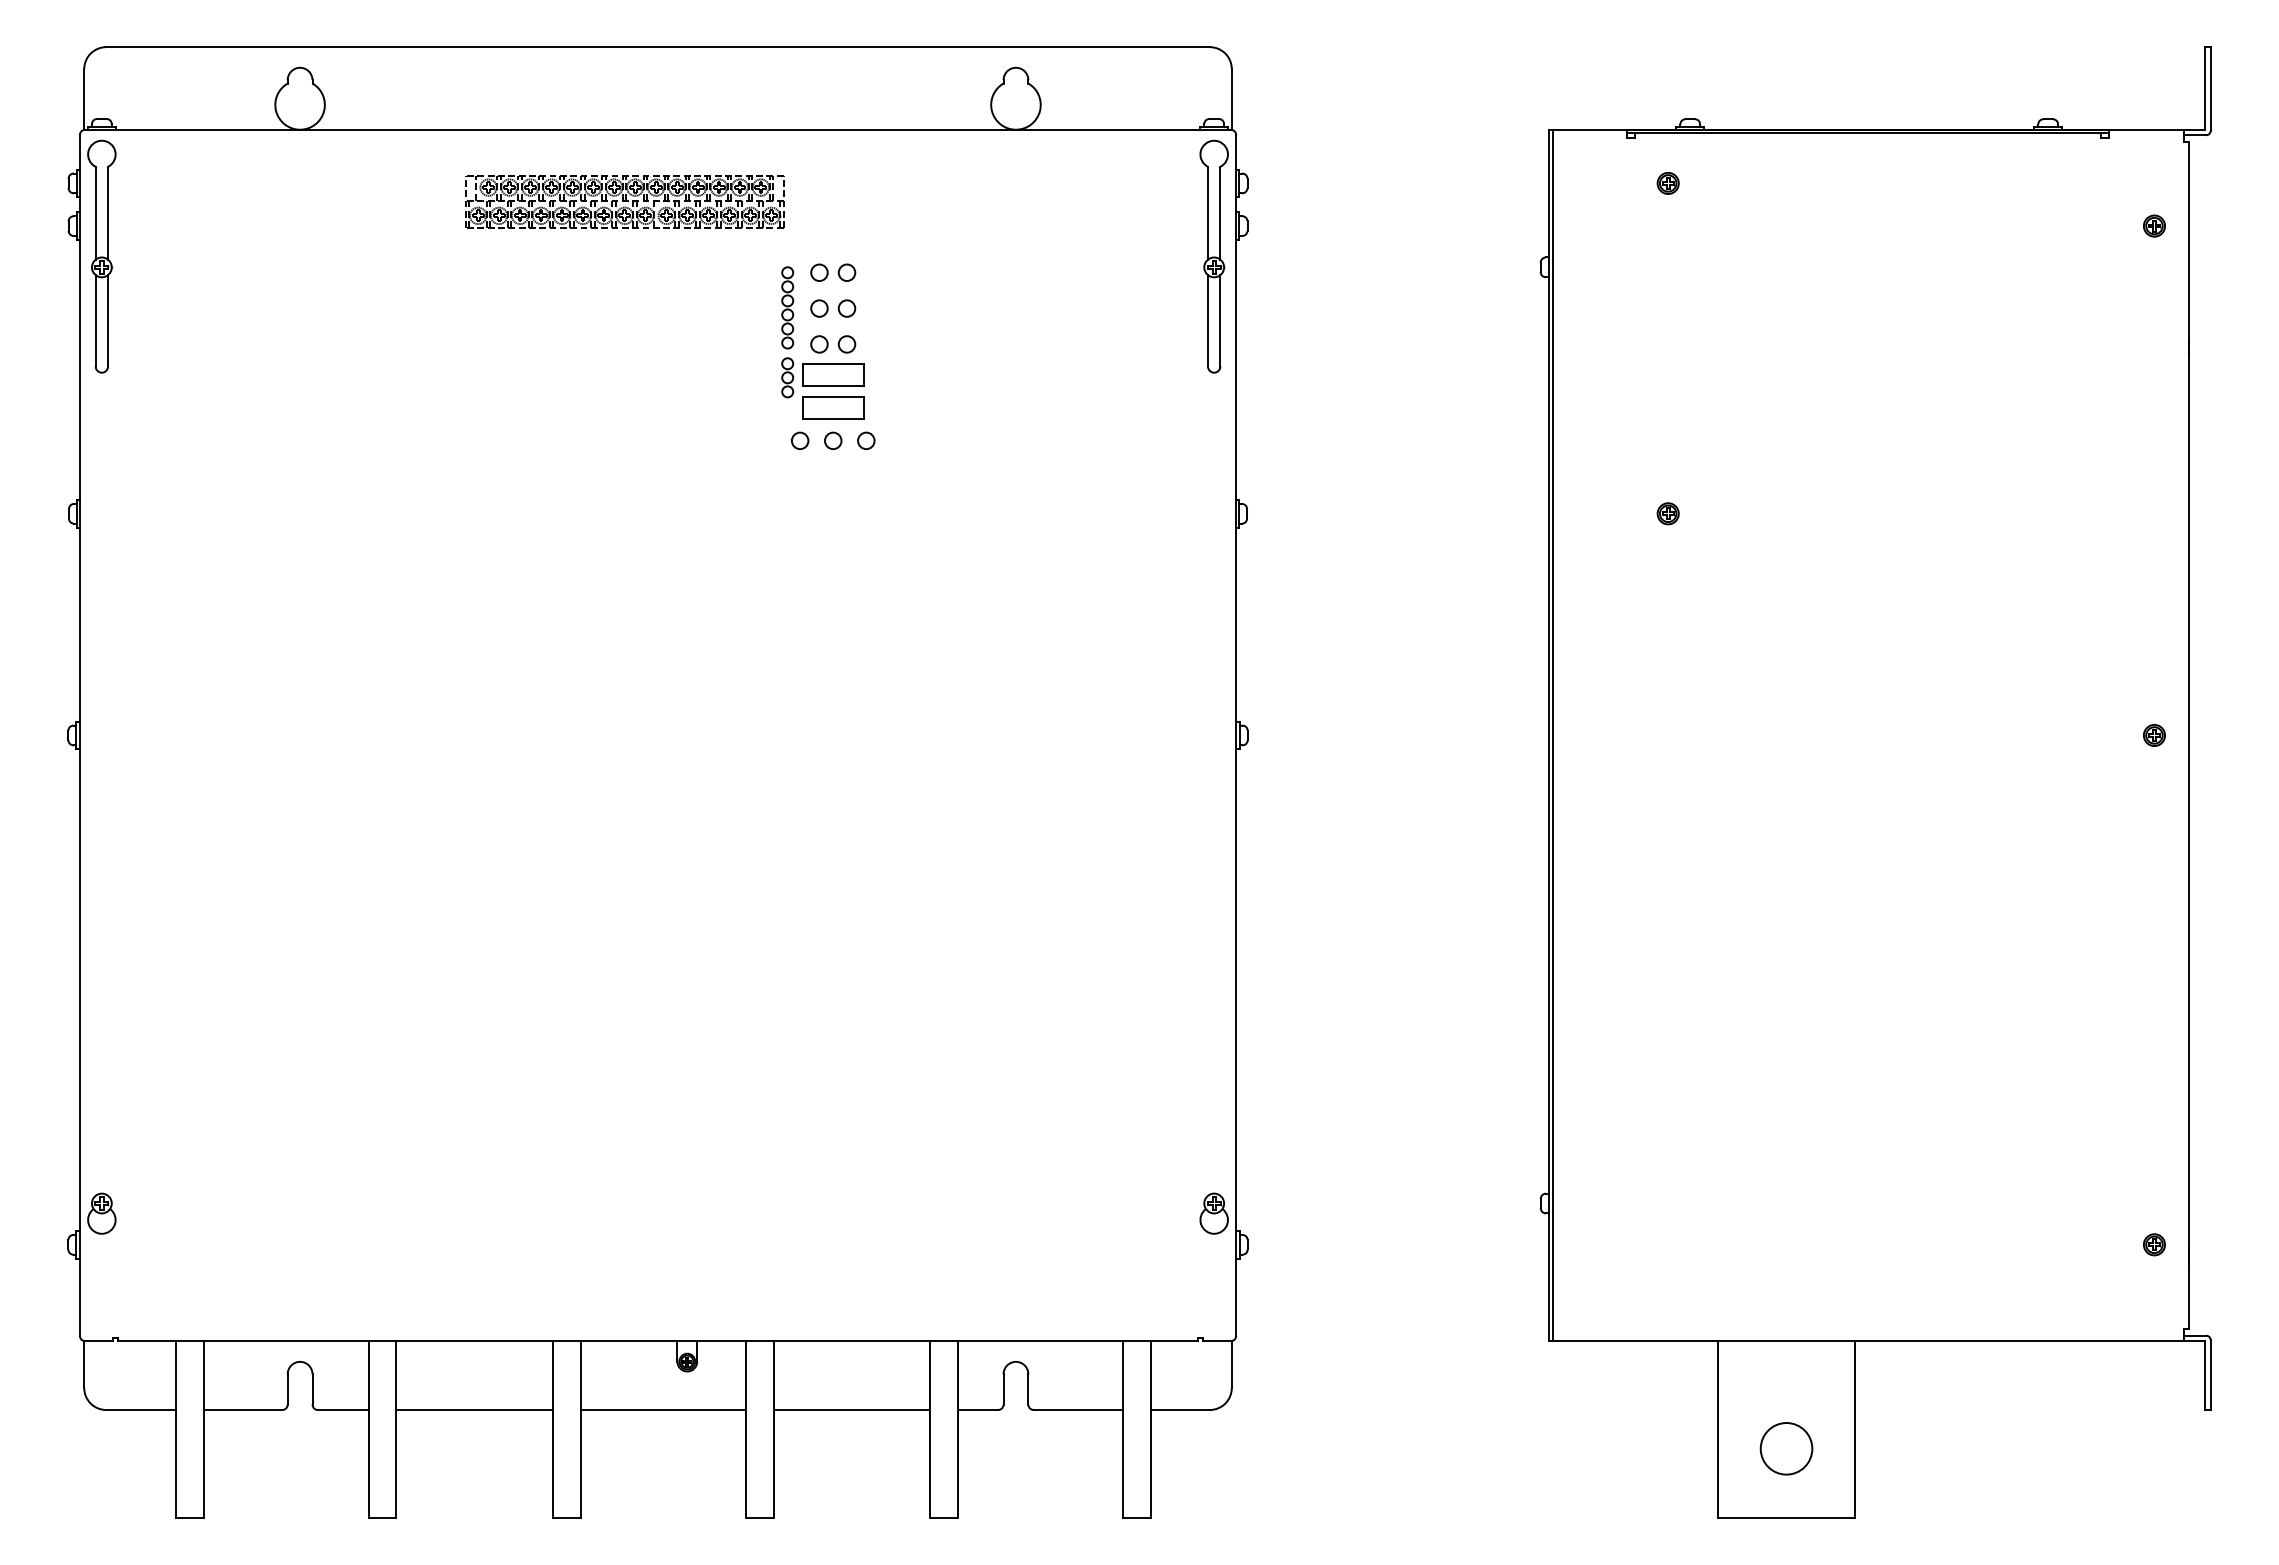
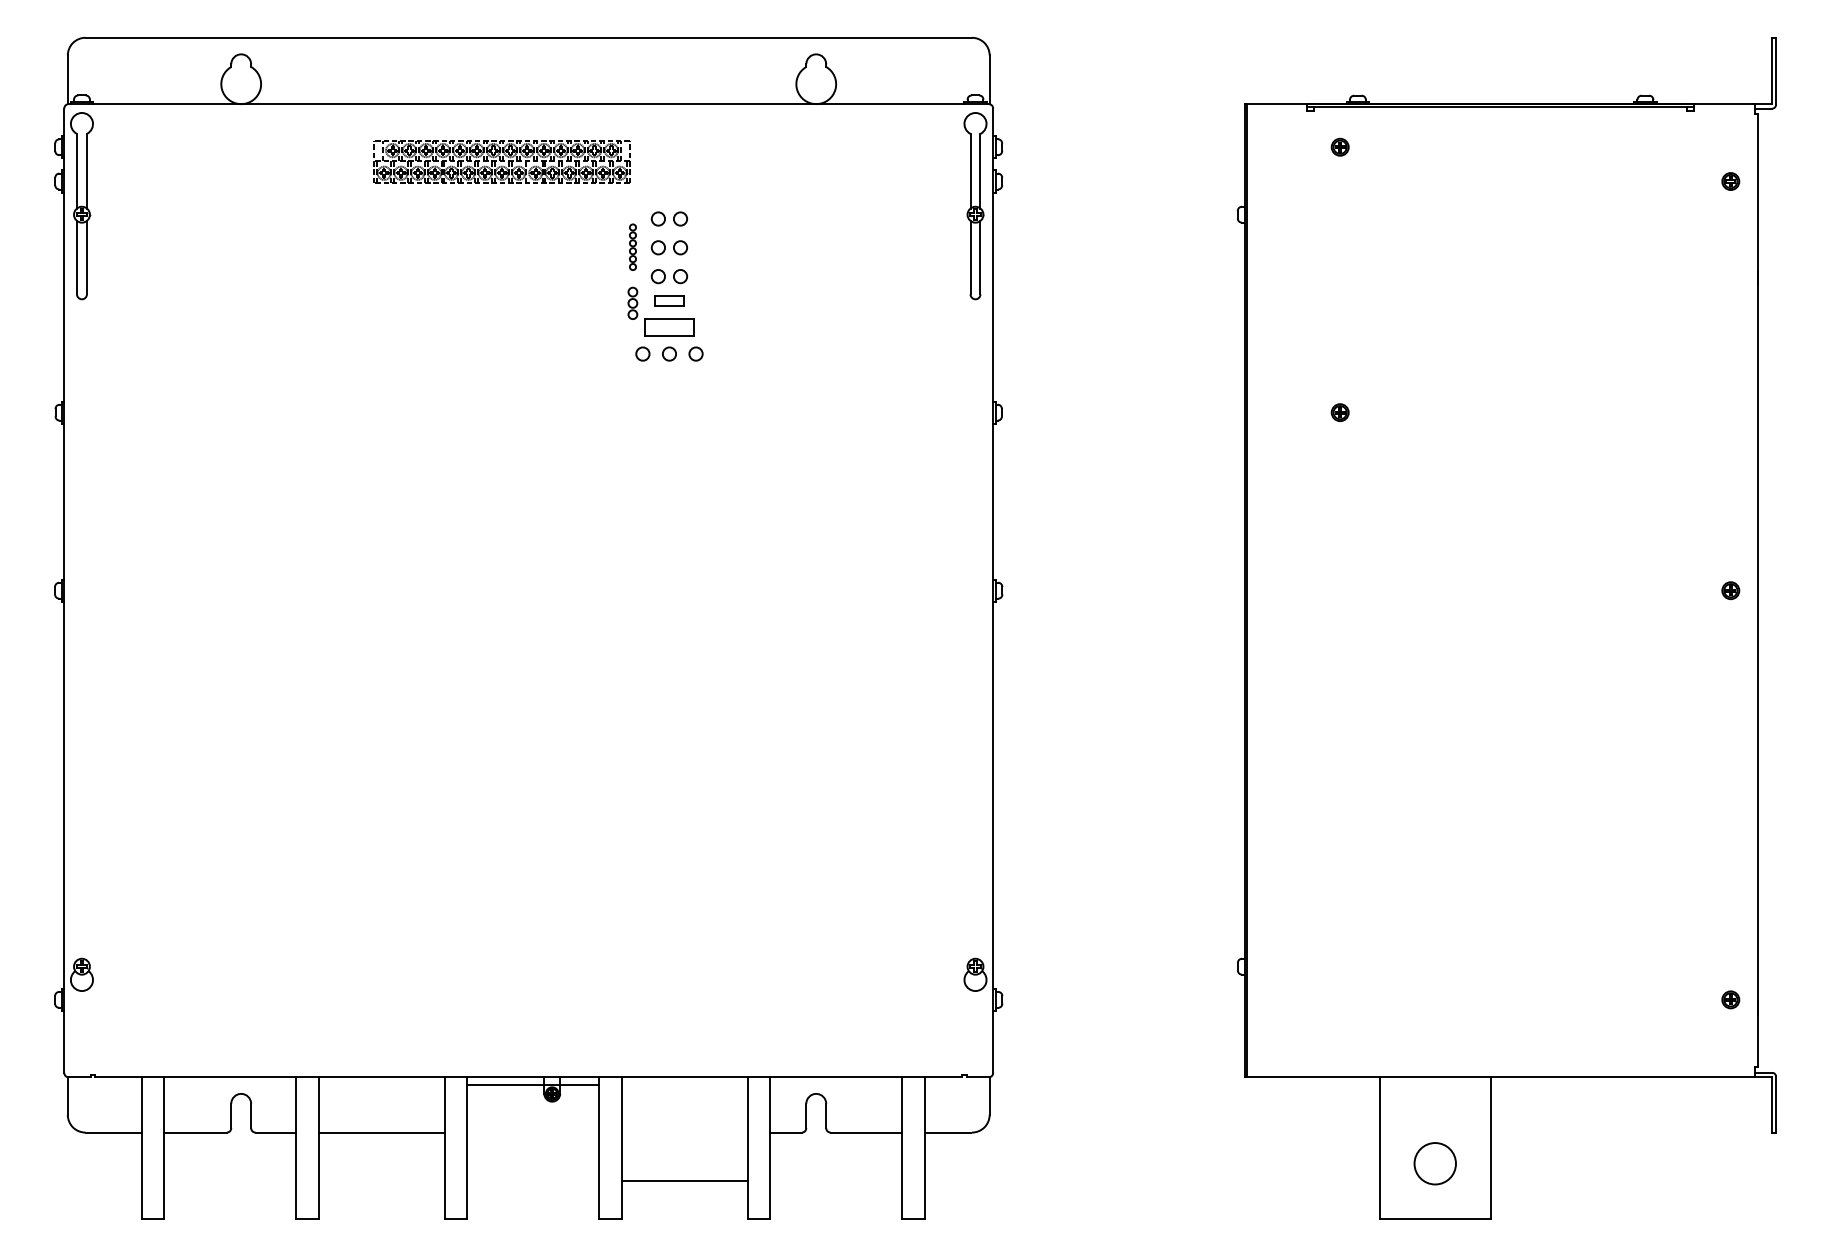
part: (787, 307) -> (632, 246), size x0.7
part: (833, 374) -> (669, 300), size x0.6
line: (663, 1410) -> (533, 1085), moved
line: (851, 1410) -> (684, 1181), moved

